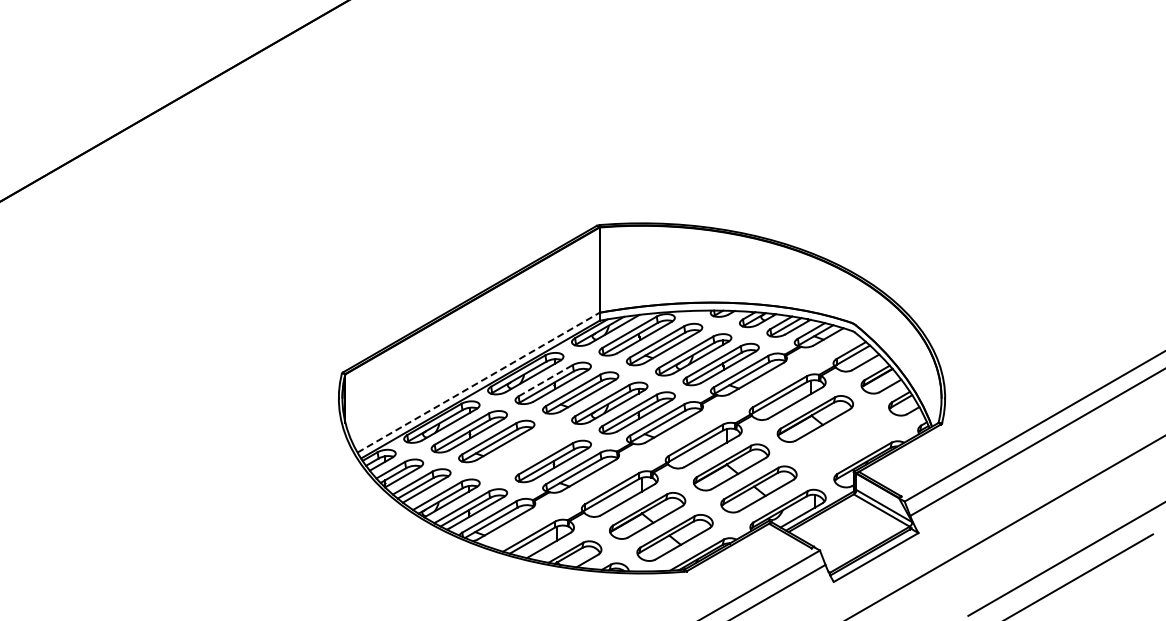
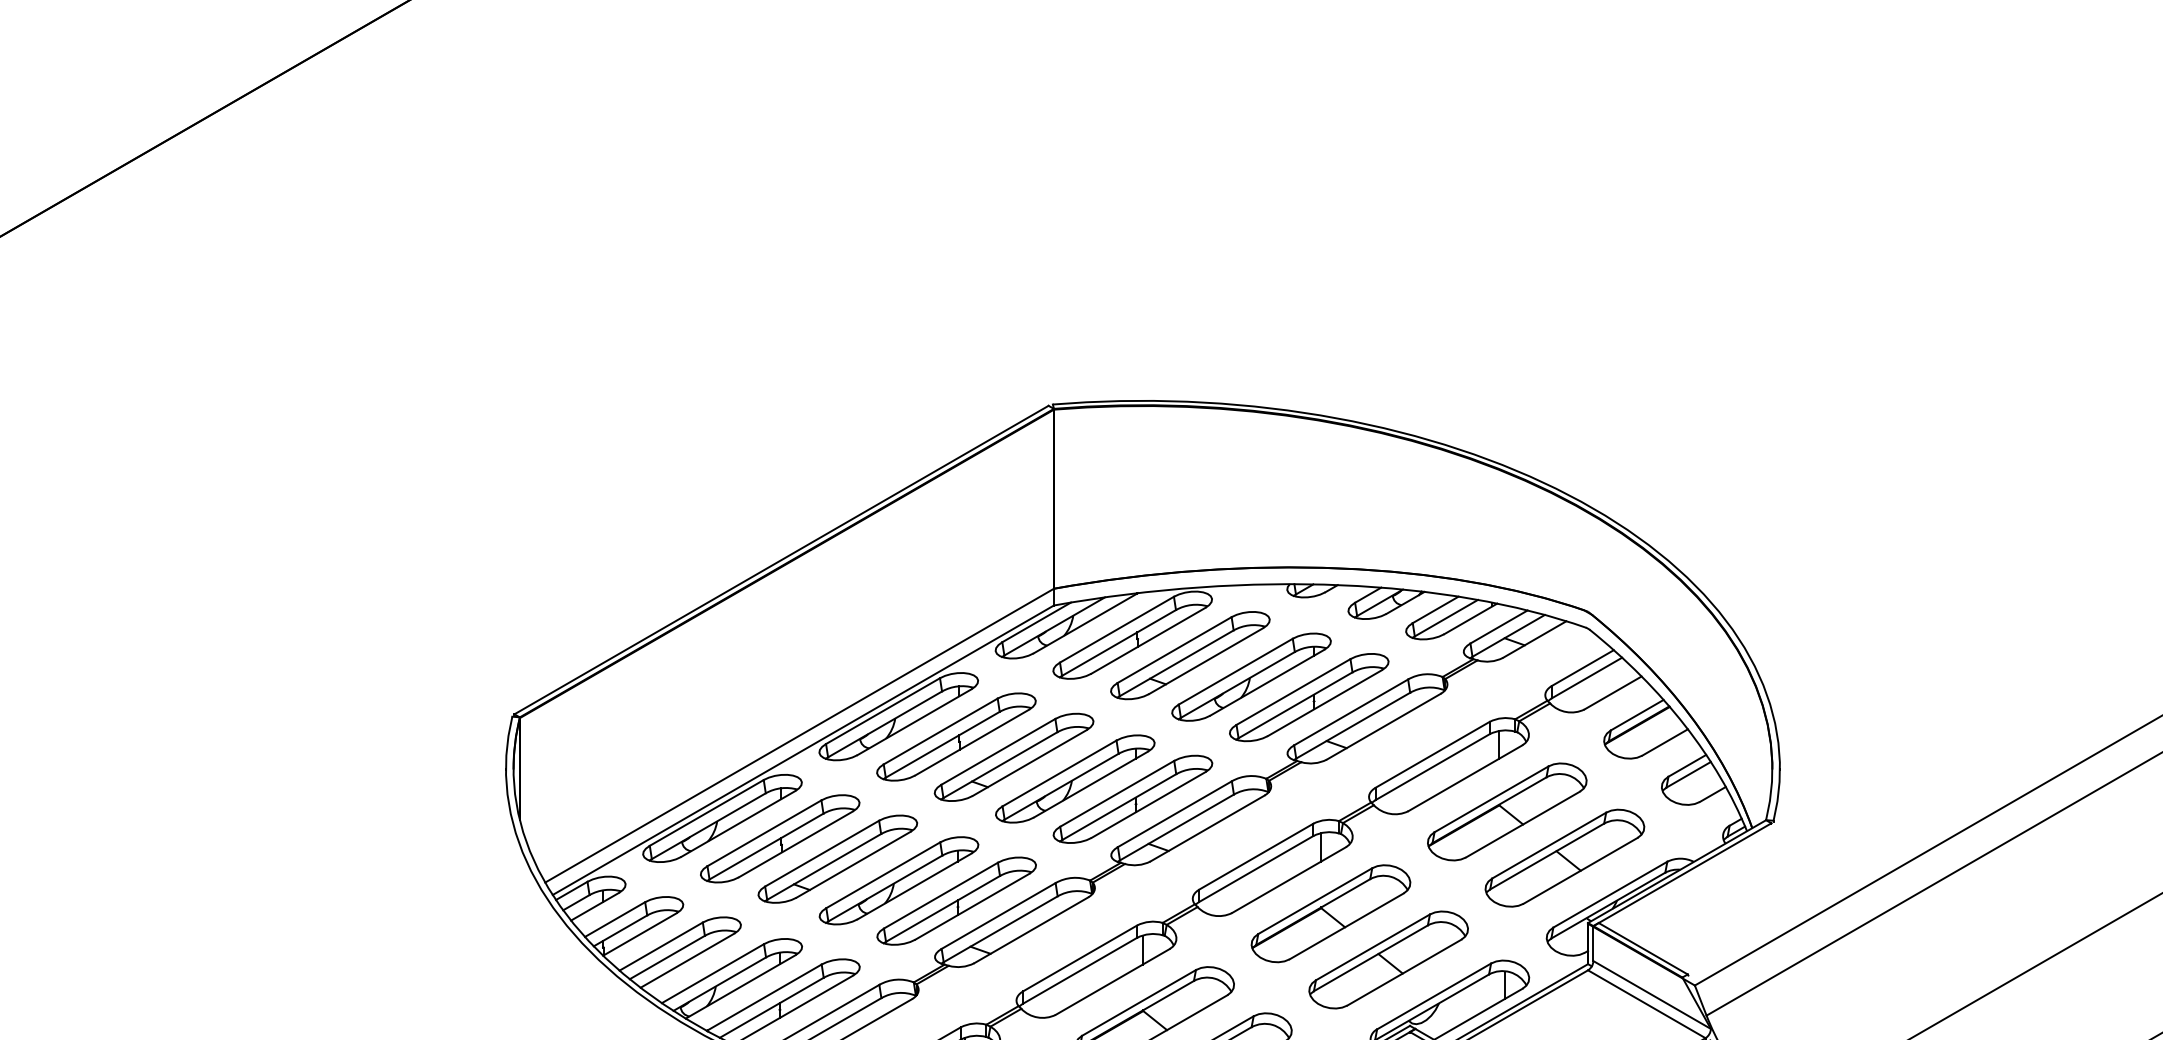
line: (546, 380) -> (942, 731), dashed -> solid
line: (478, 382) -> (799, 735), dashed -> solid
part: (842, 440) -> (1564, 857), added
part: (525, 451) -> (898, 880), added

